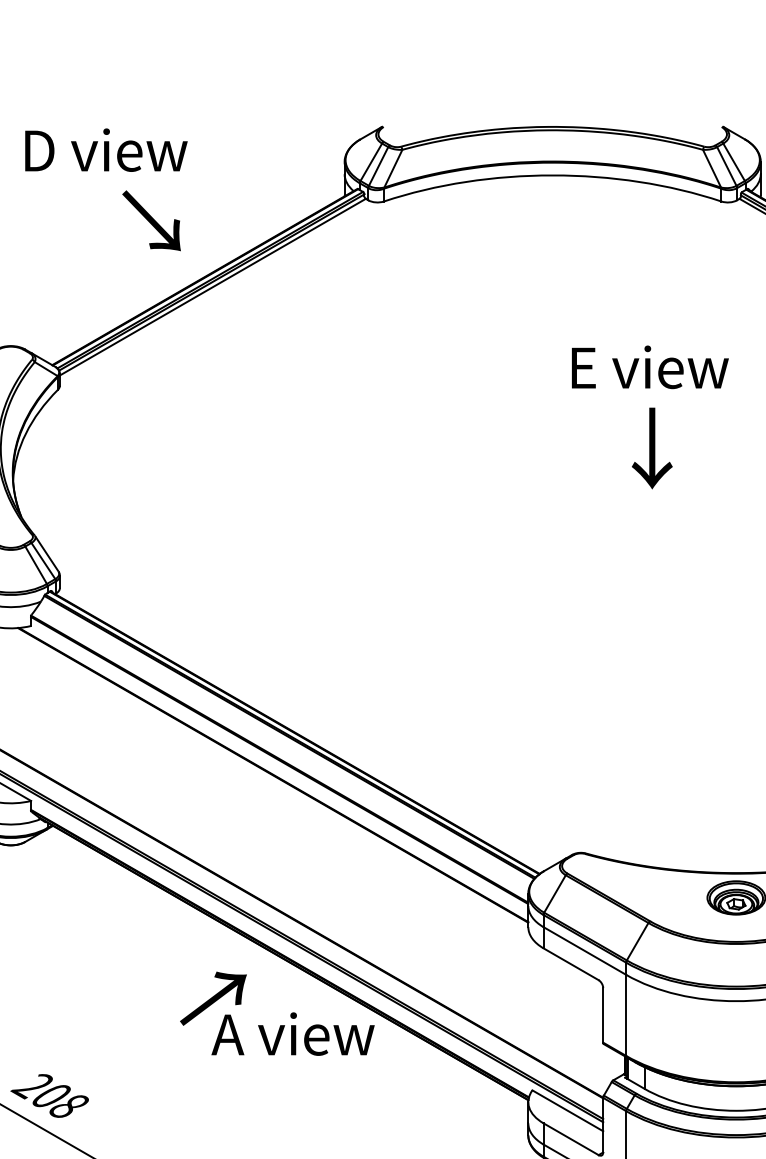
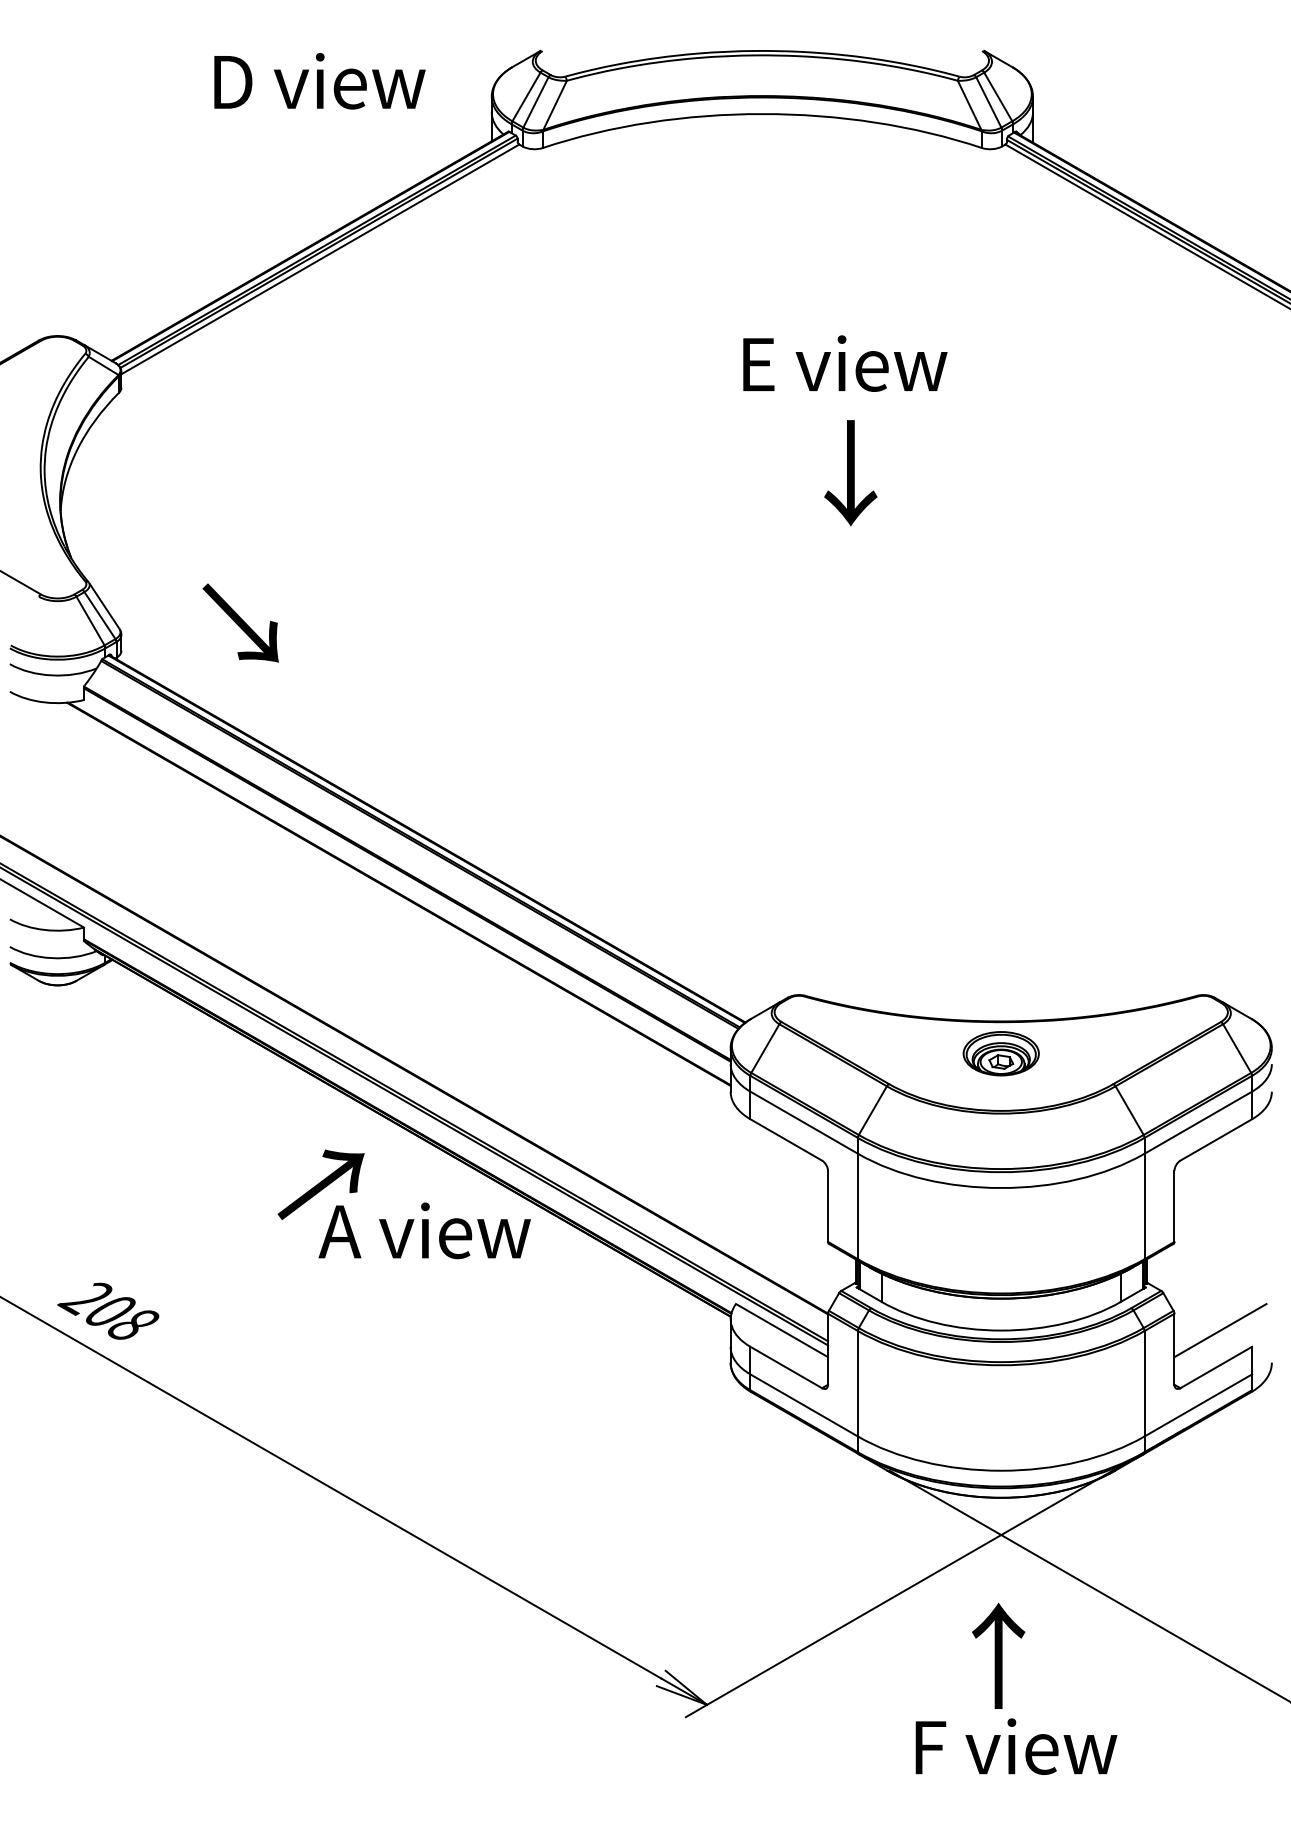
text: (106, 150) -> (319, 81), moved
text: (151, 220) -> (240, 622), moved
text: (650, 367) -> (845, 363), moved
text: (651, 448) -> (850, 473), moved

